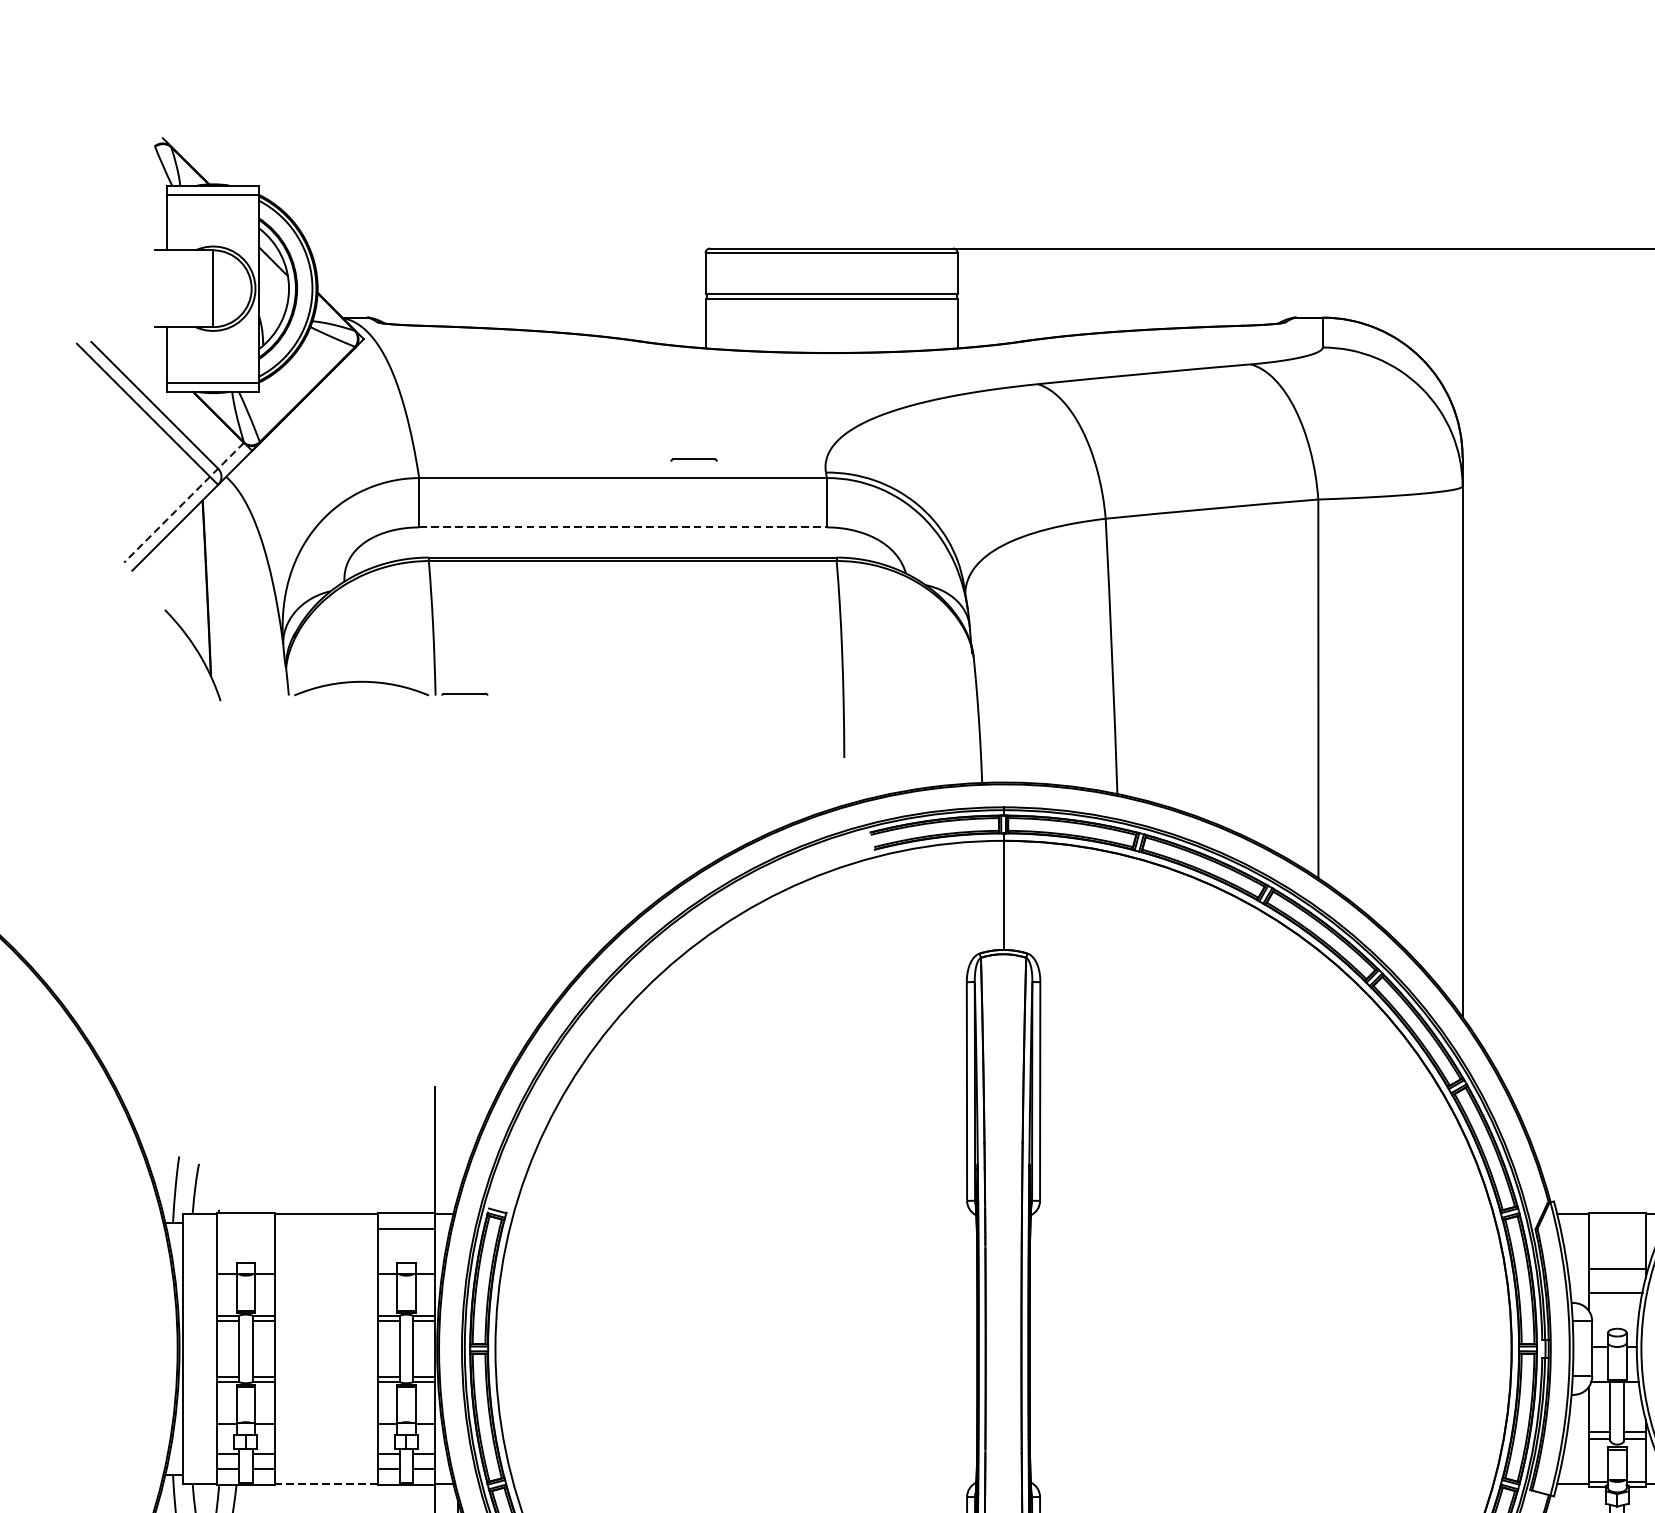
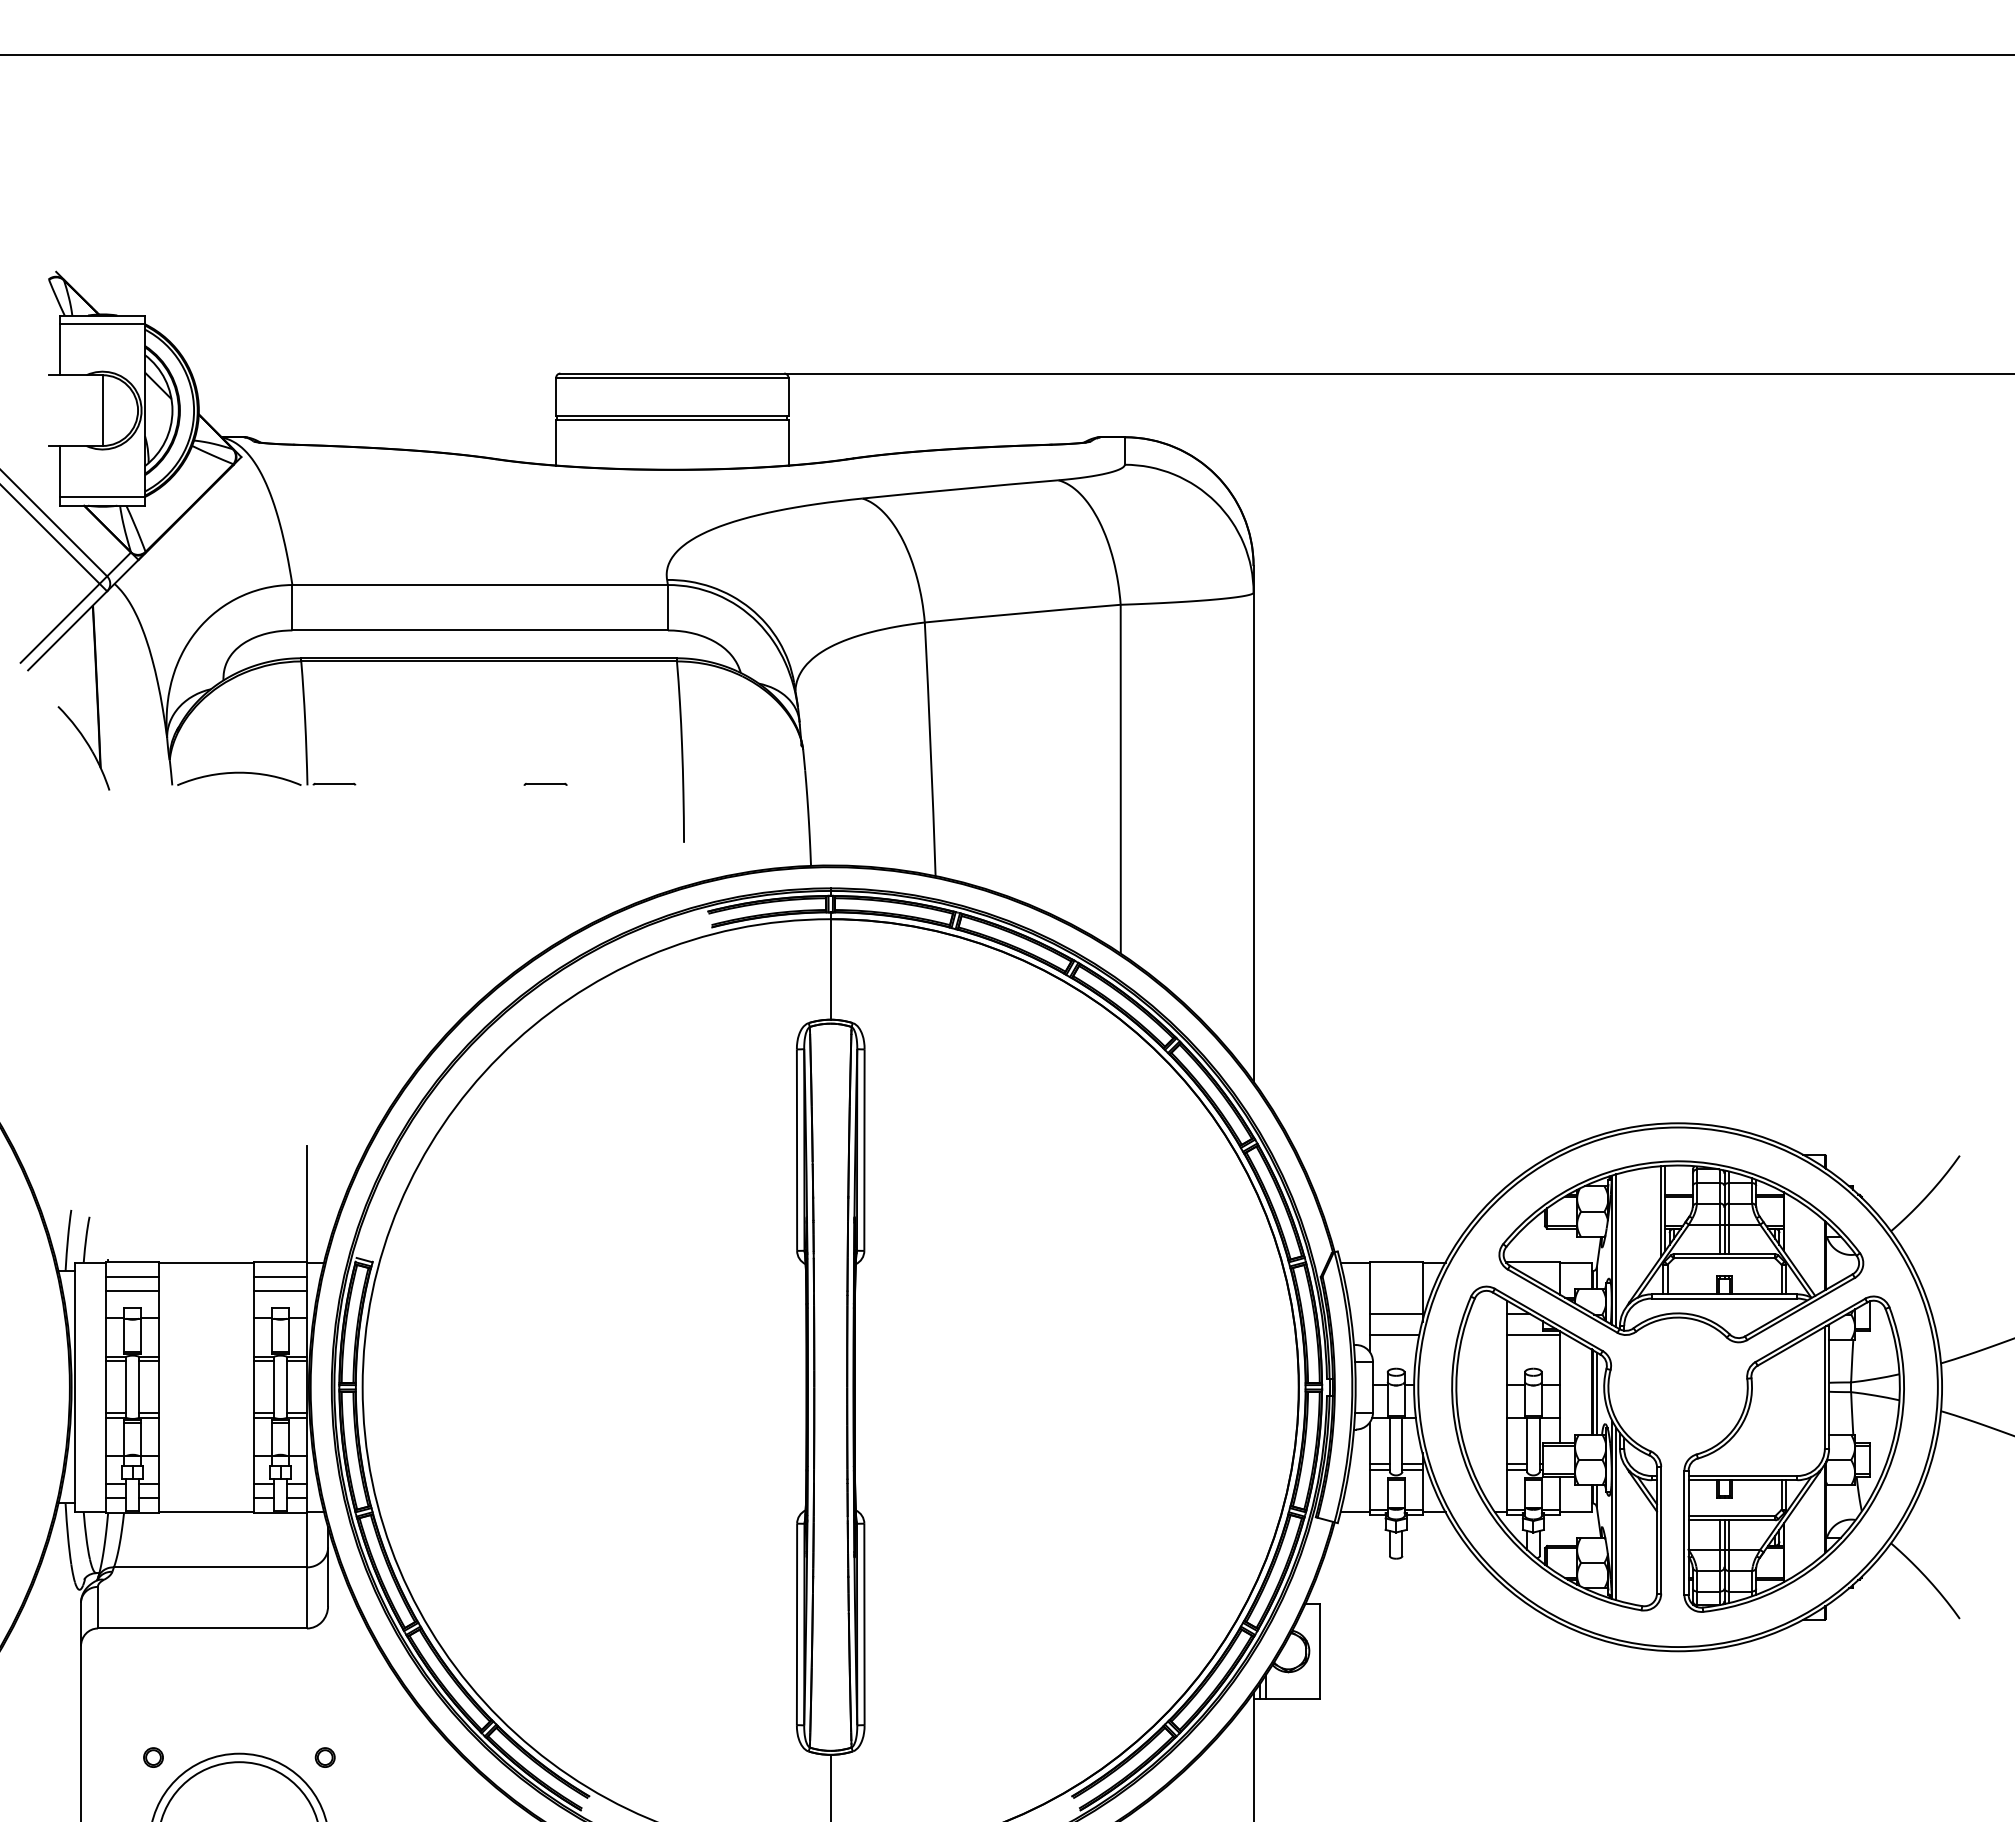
part: (693, 459) -> (545, 783), moved
line: (183, 503) -> (75, 608), dashed -> solid
line: (623, 527) -> (480, 630), dashed -> solid
line: (245, 1228) -> (132, 1276), added
line: (245, 1243) -> (132, 1290), added
line: (406, 1243) -> (280, 1290), added
line: (325, 1483) -> (206, 1511), dashed -> solid

